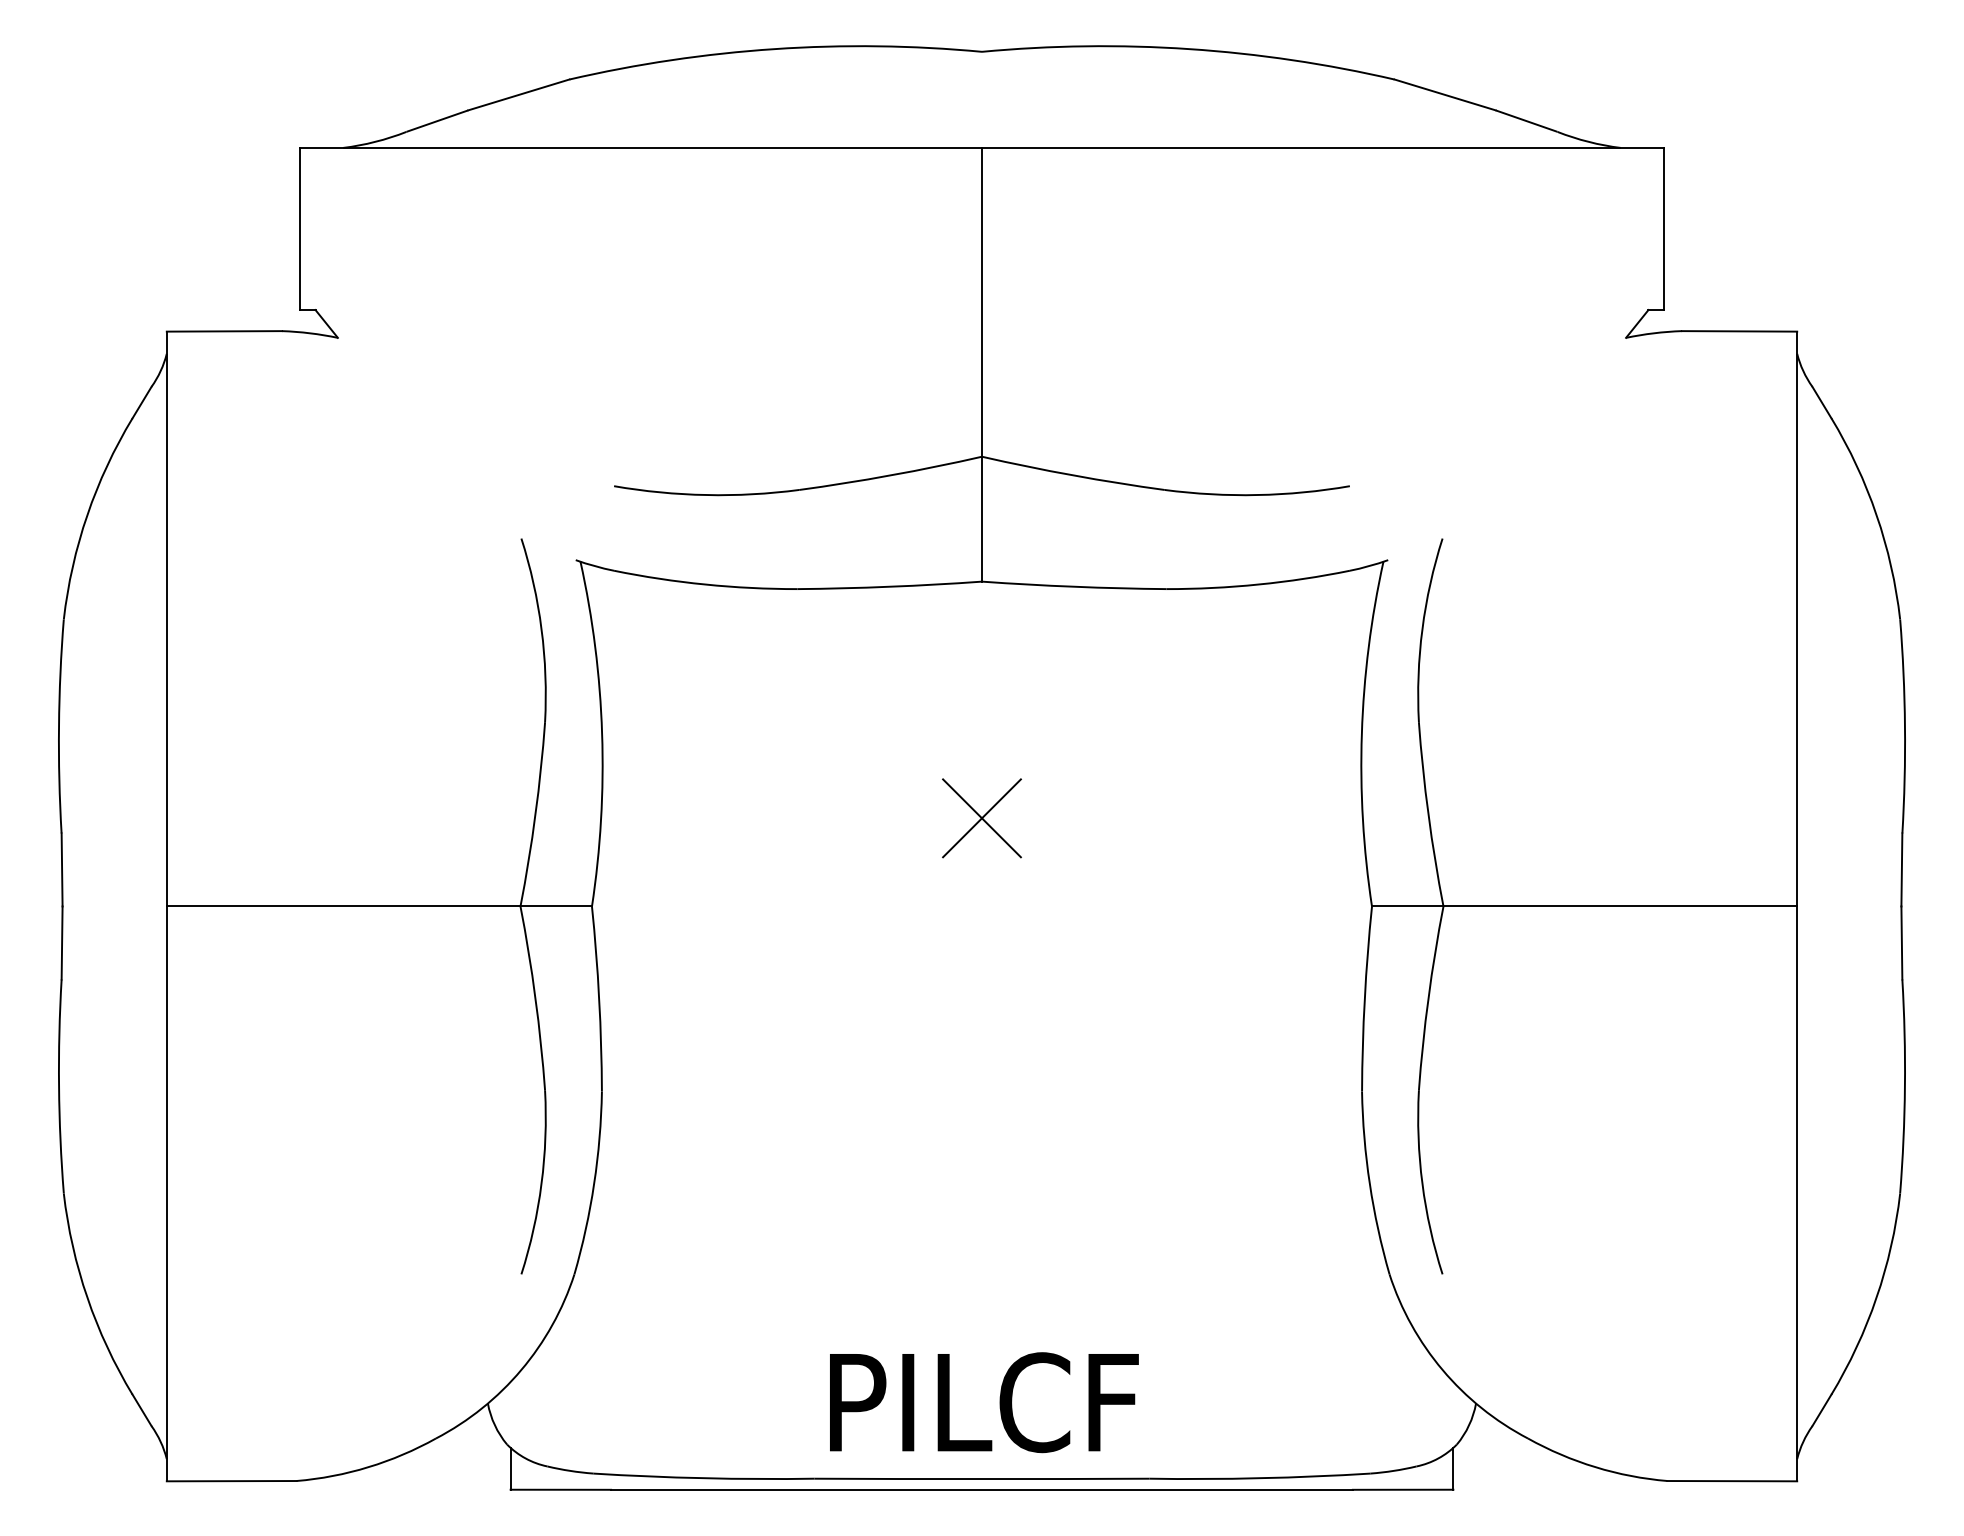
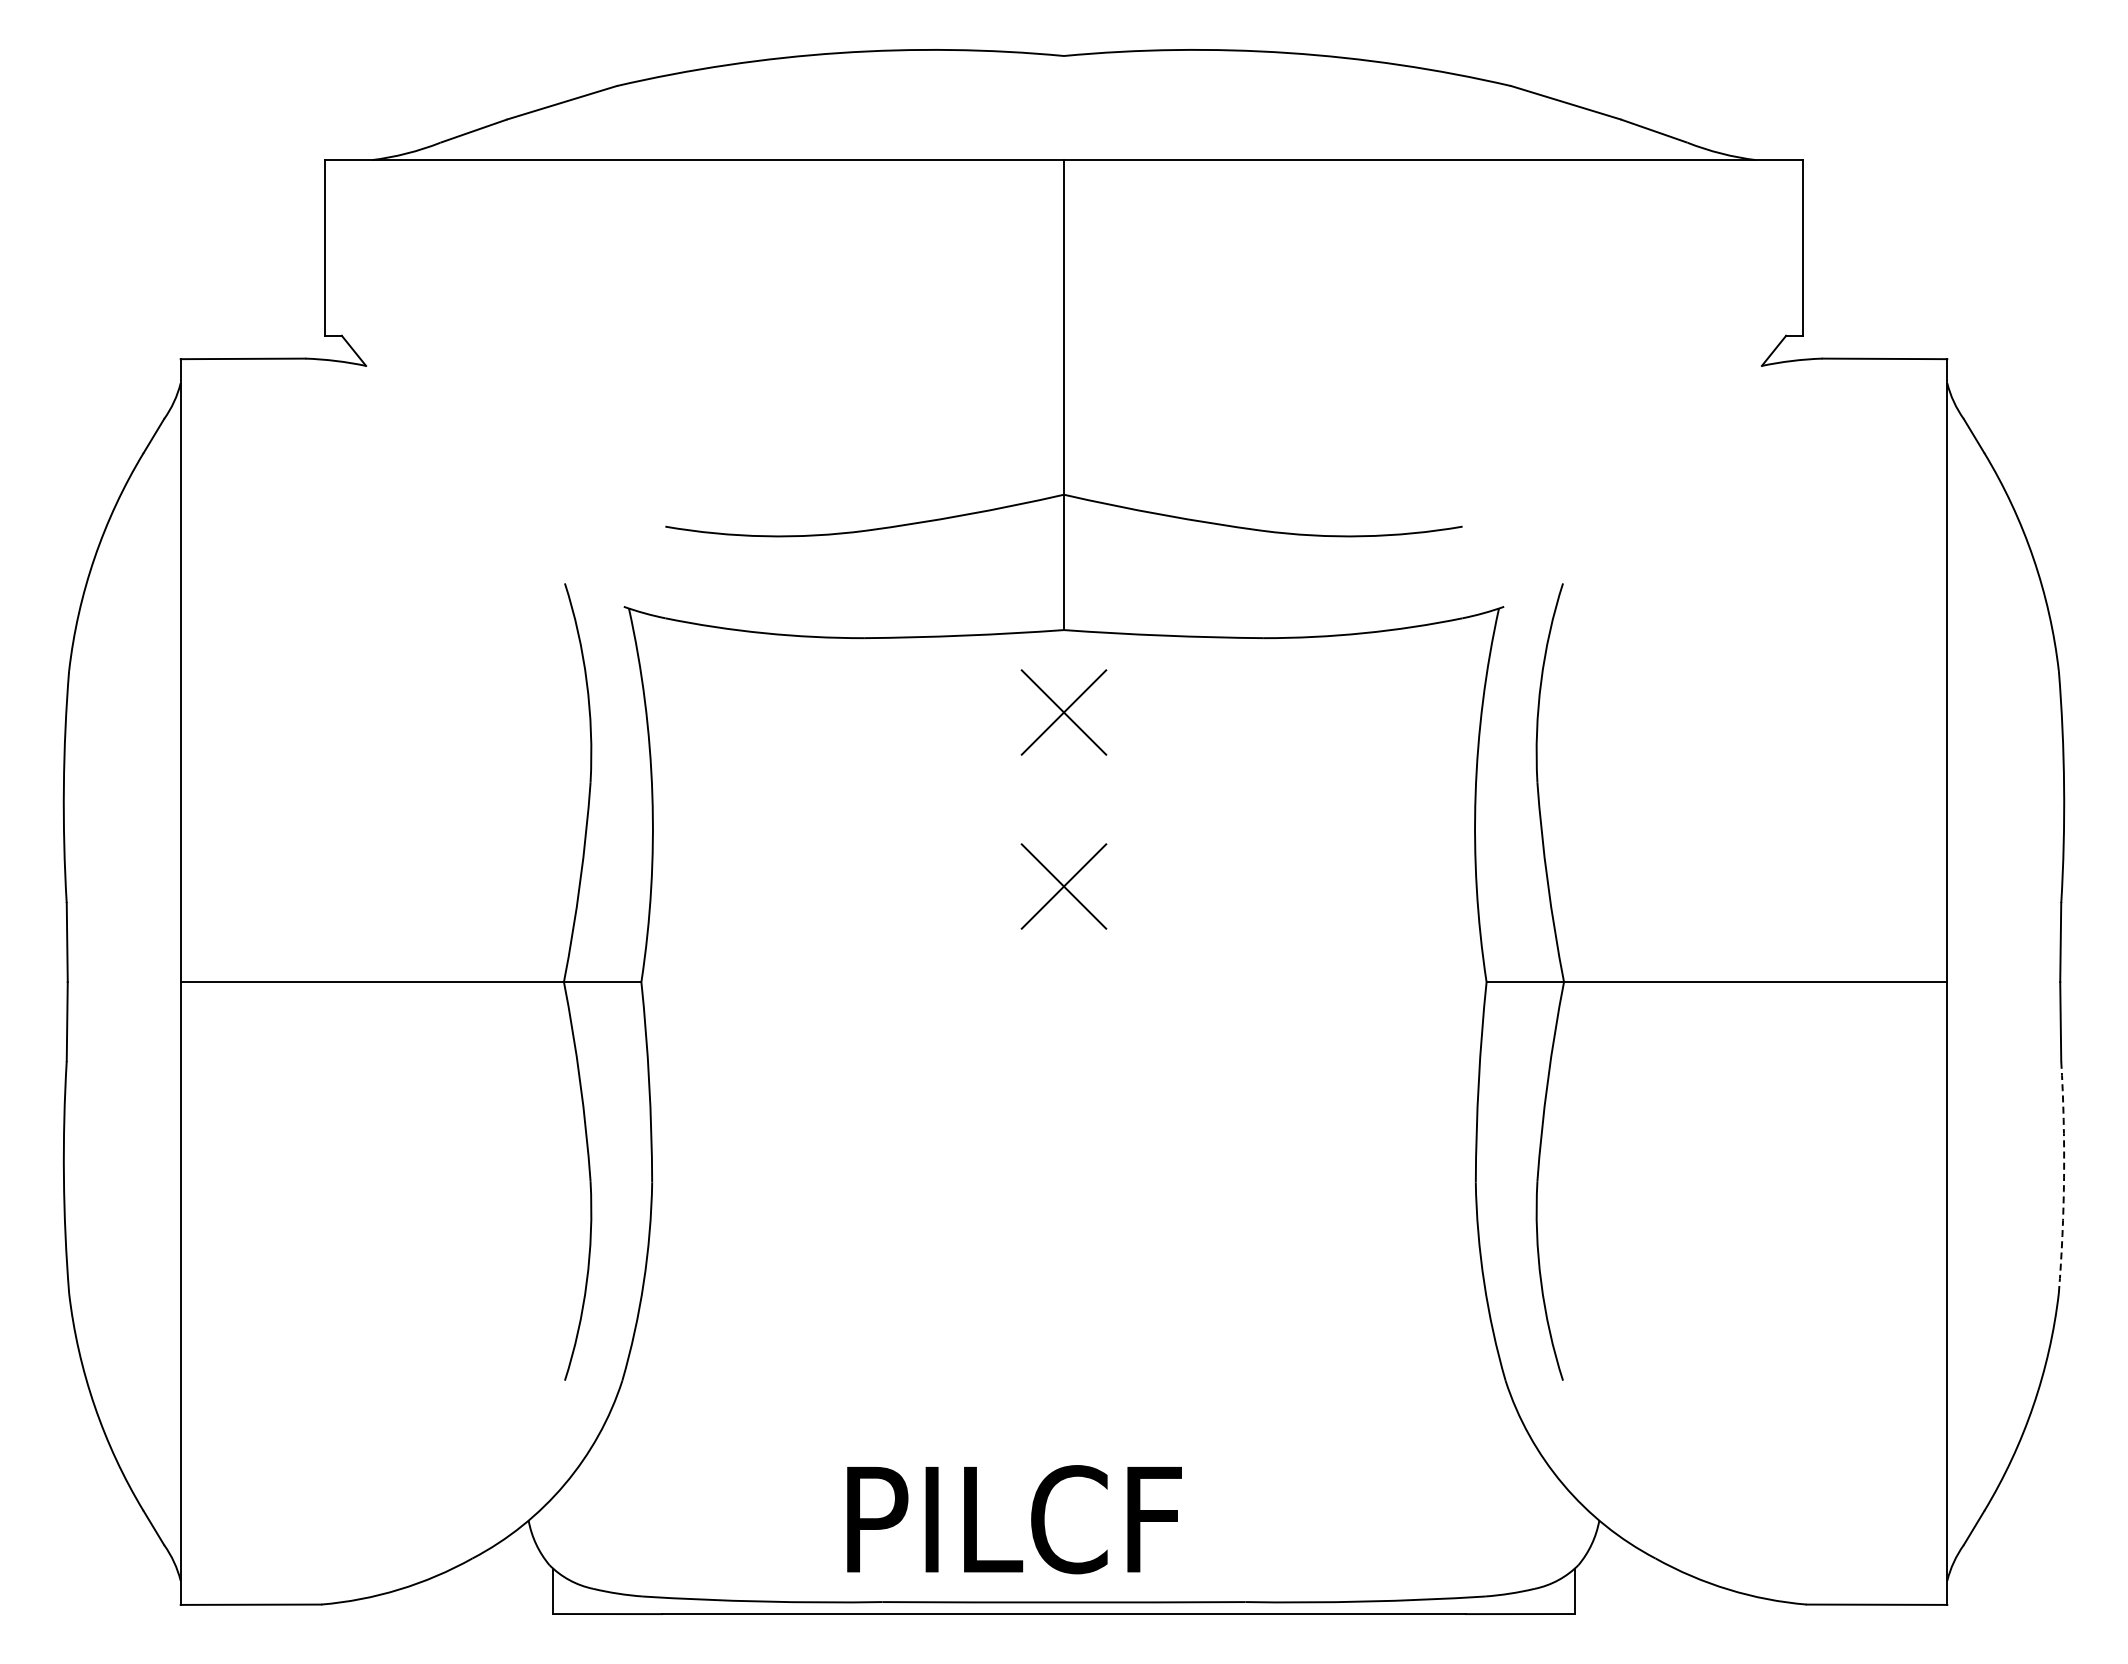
part: (981, 657) -> (1063, 712), added
arc: (1905, 1086) -> (2064, 1177), solid -> dashed
text: (984, 1402) -> (1014, 1519), moved

